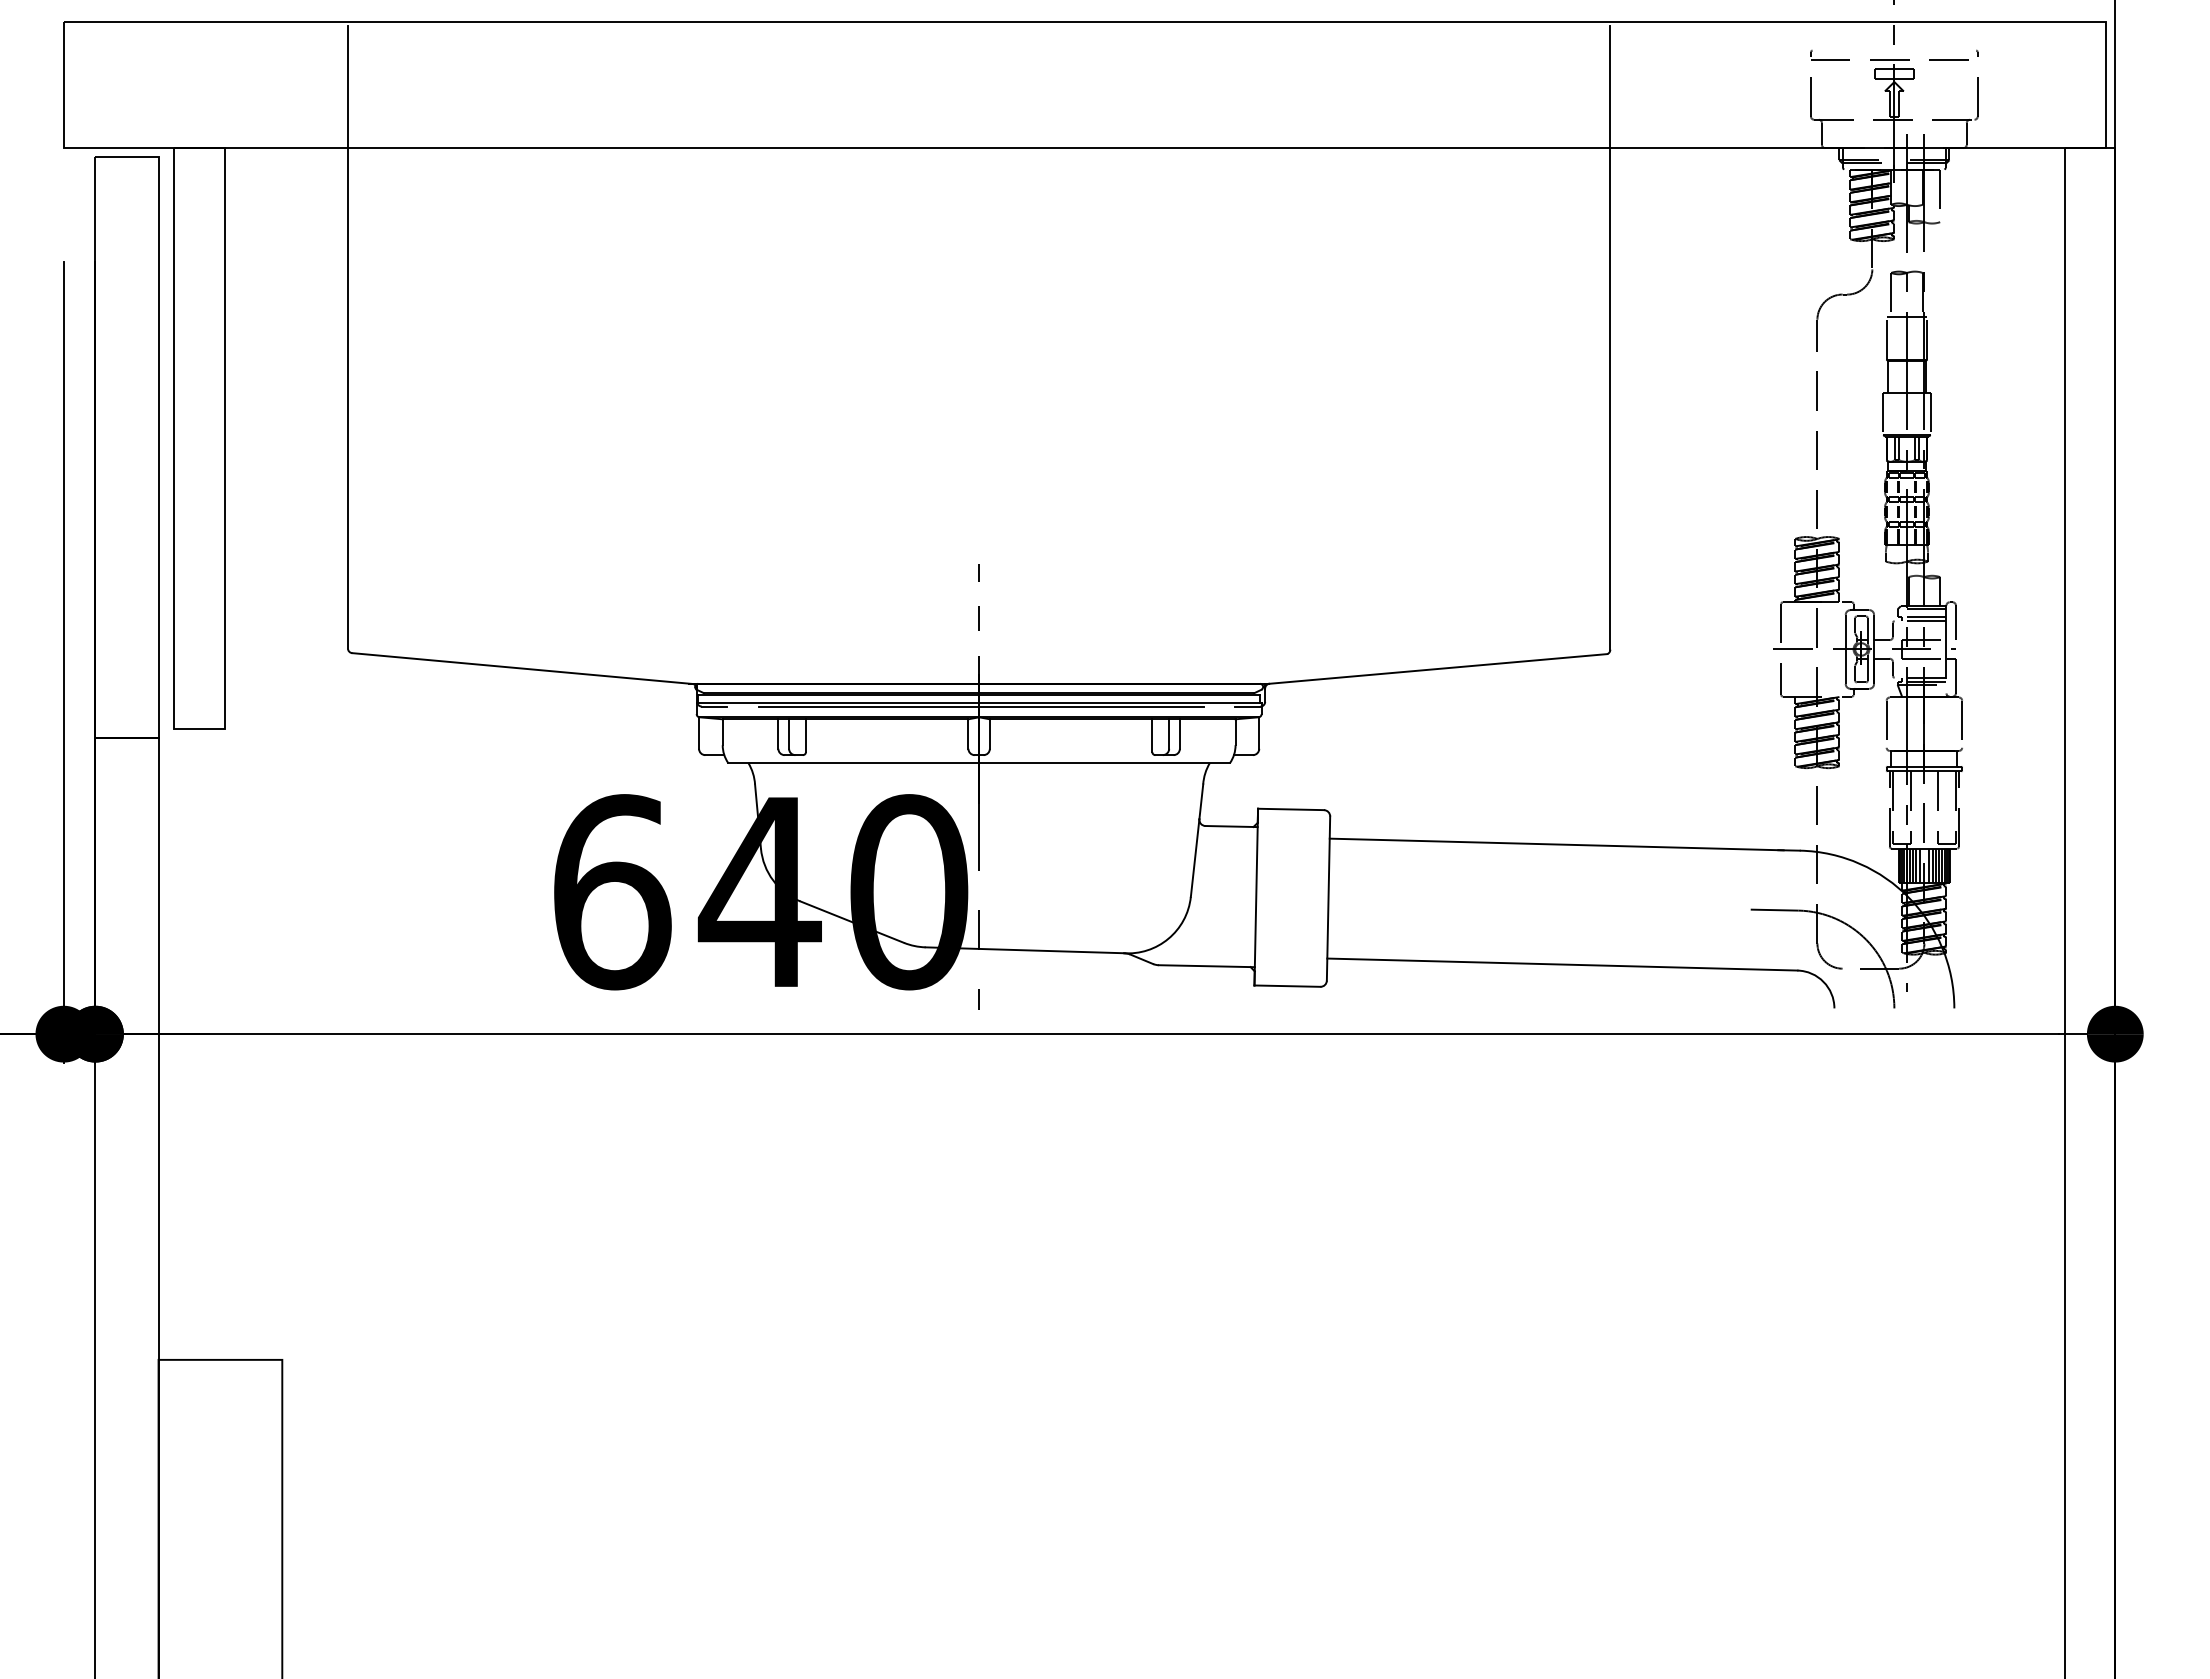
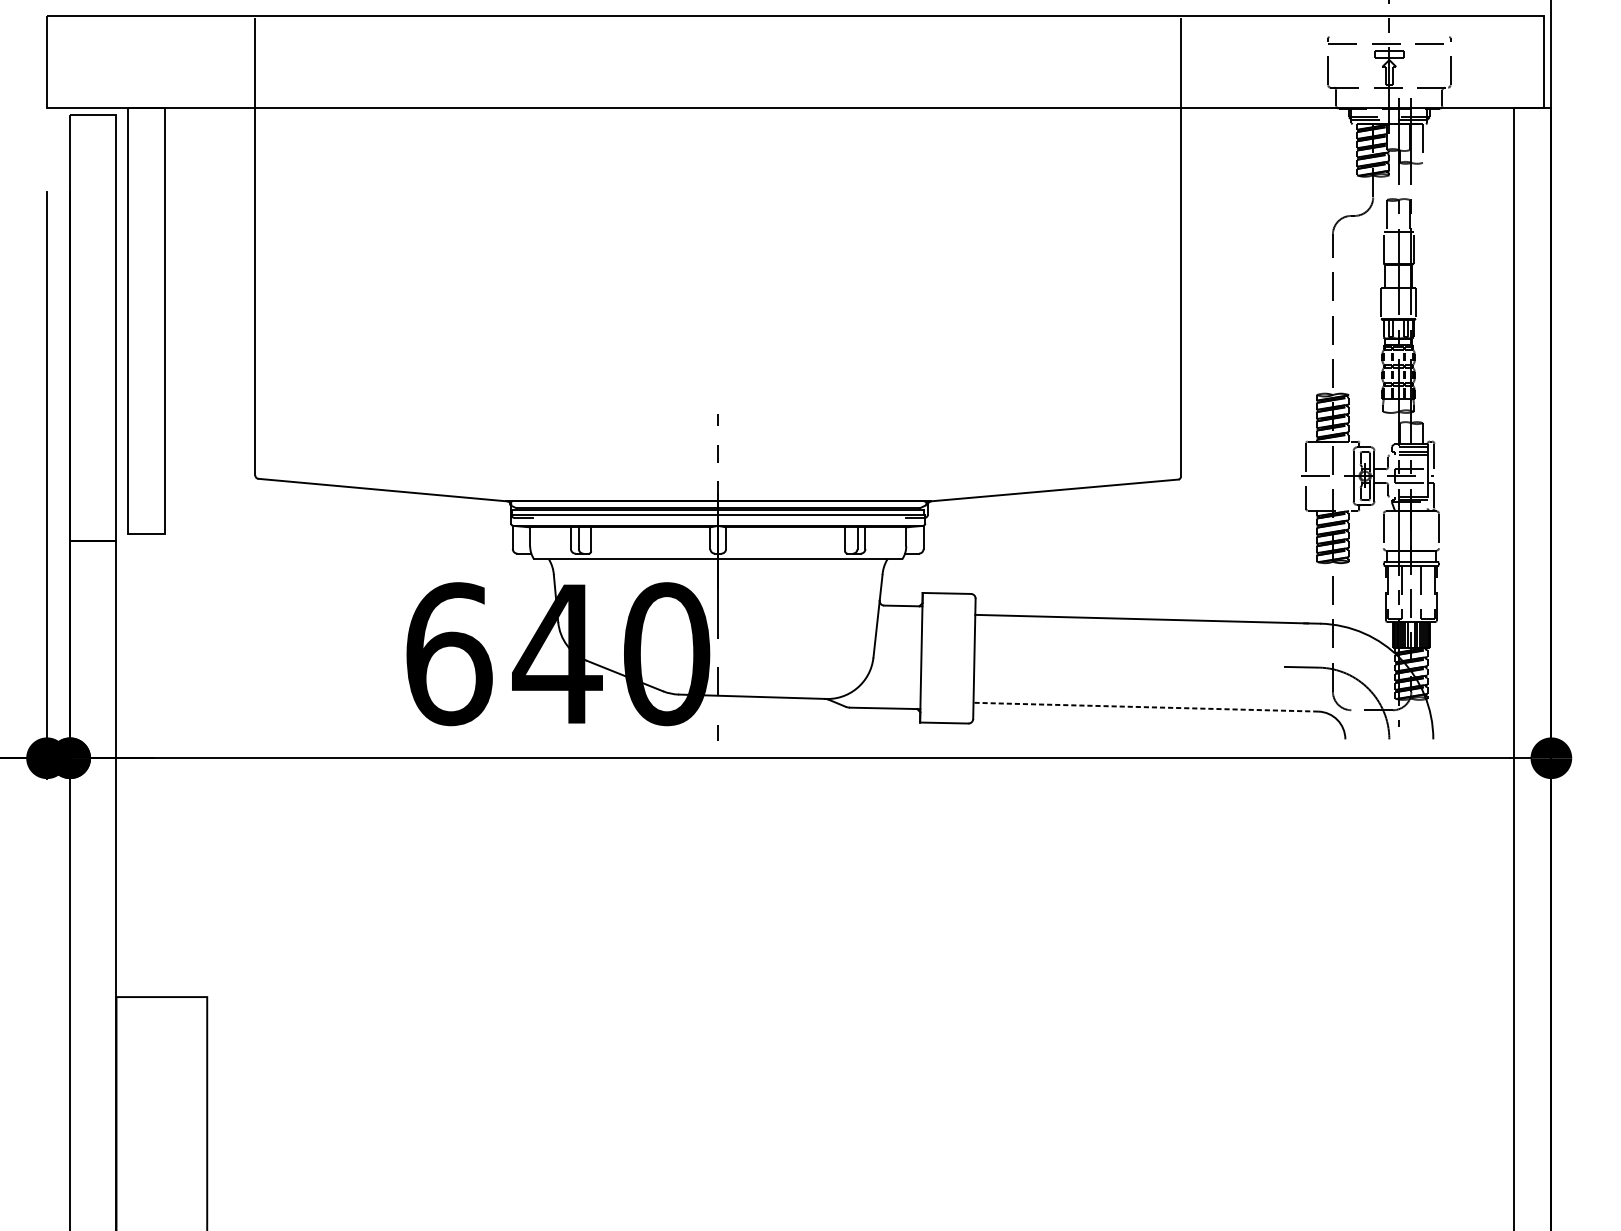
line: (980, 706) -> (719, 517), removed
line: (1561, 964) -> (1145, 707), solid -> dashed

